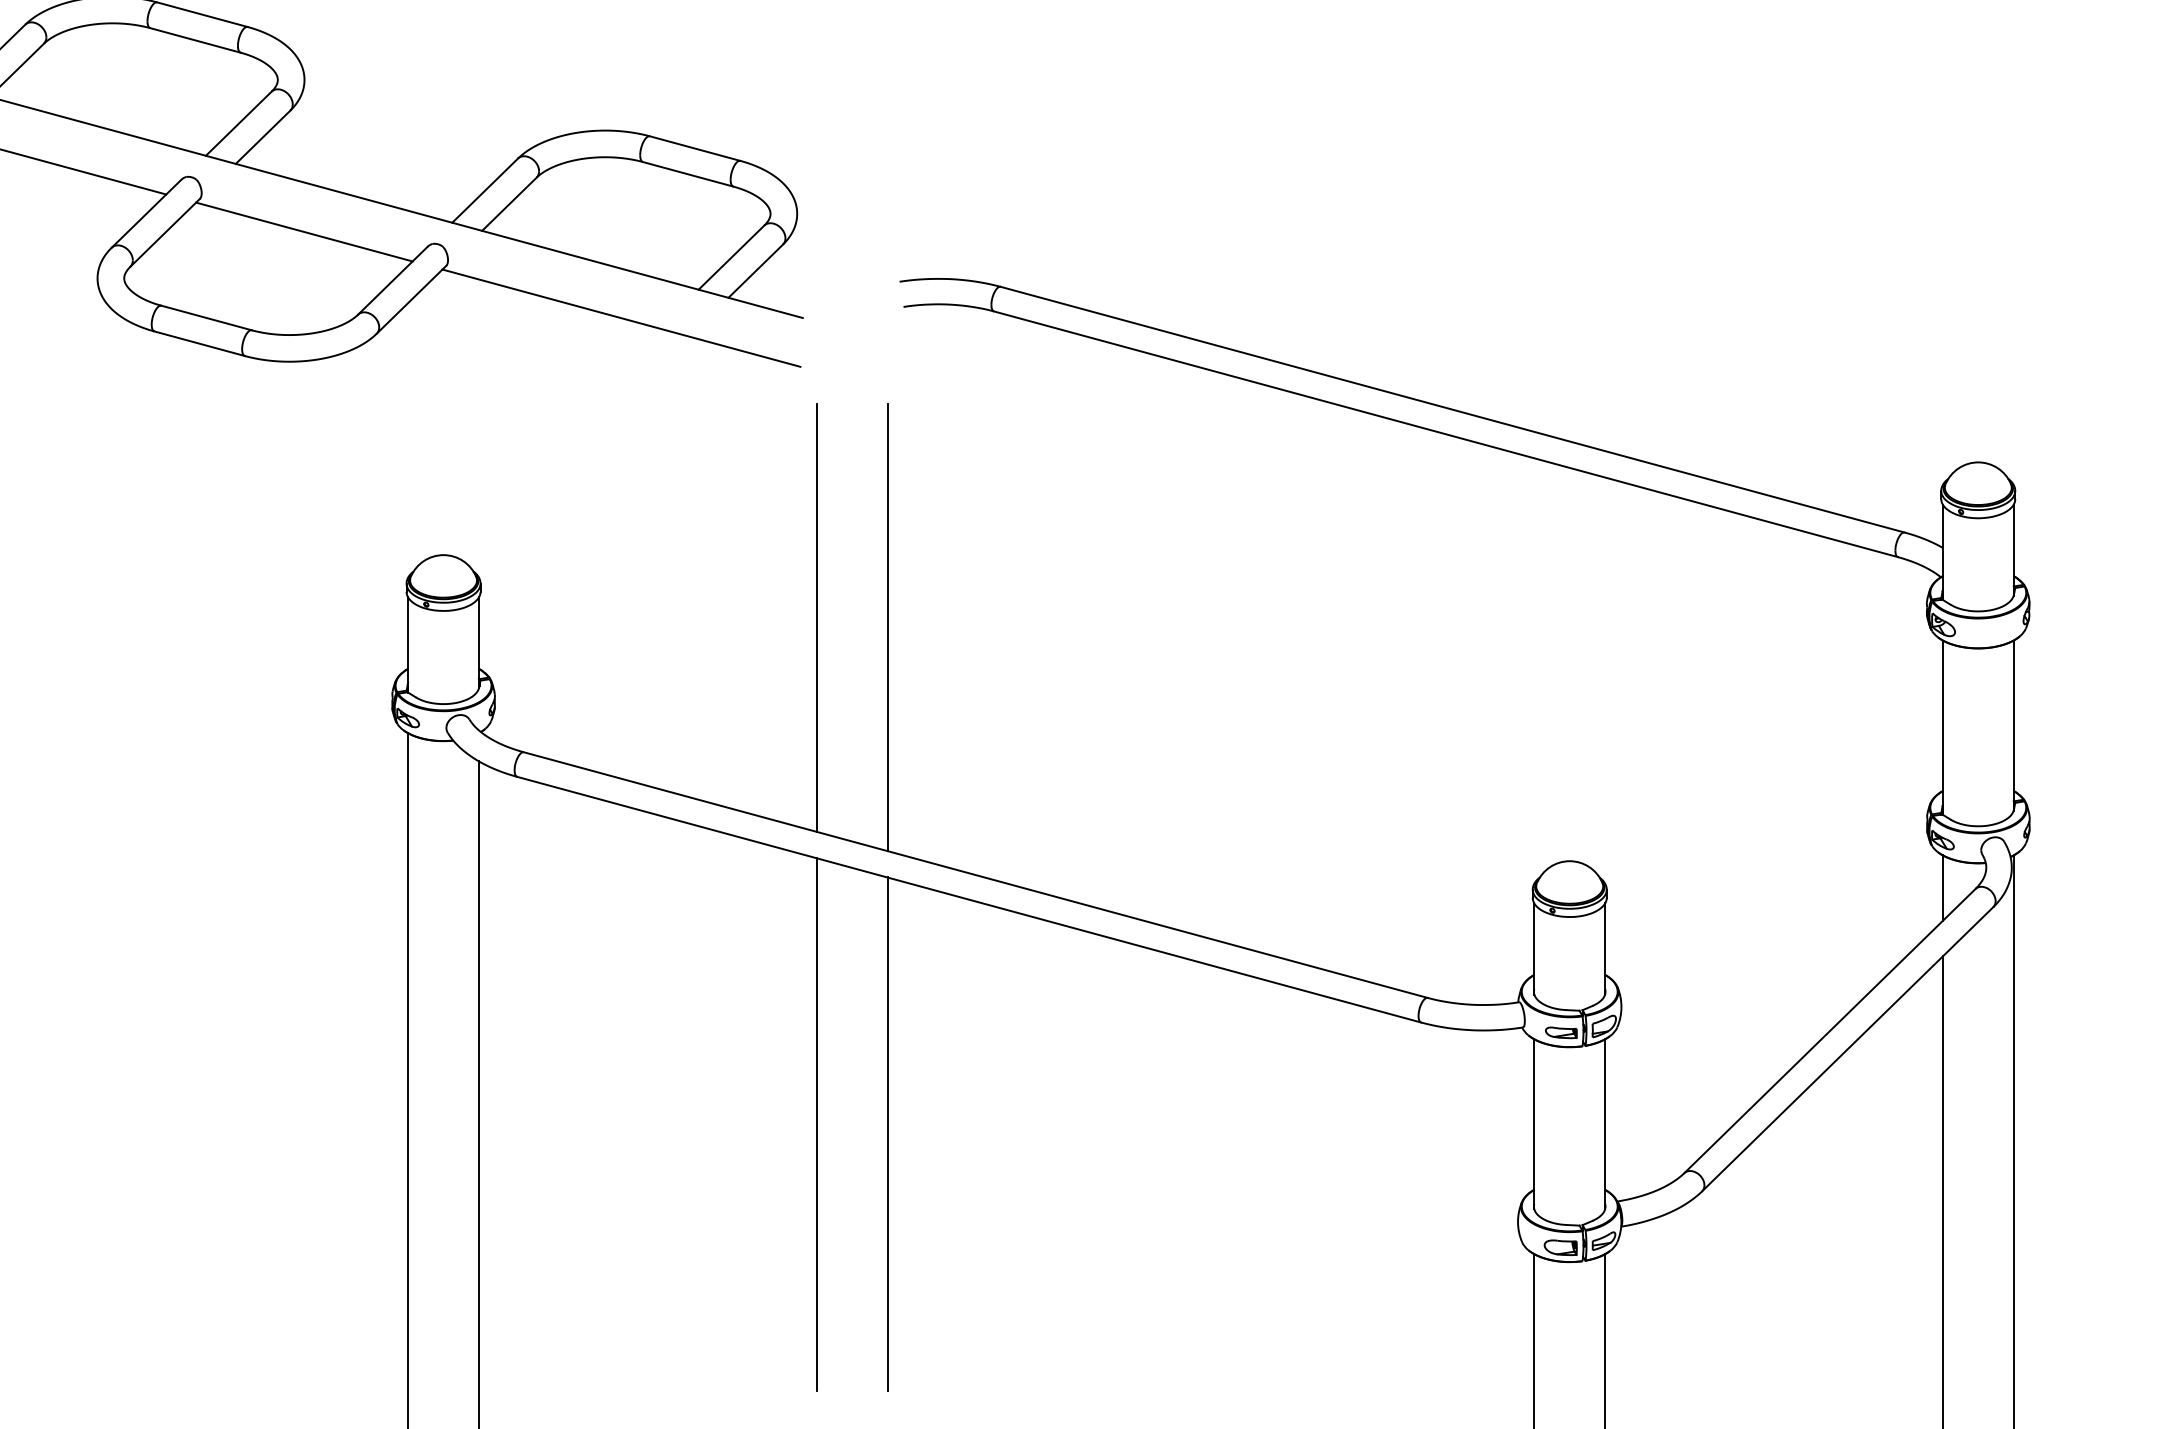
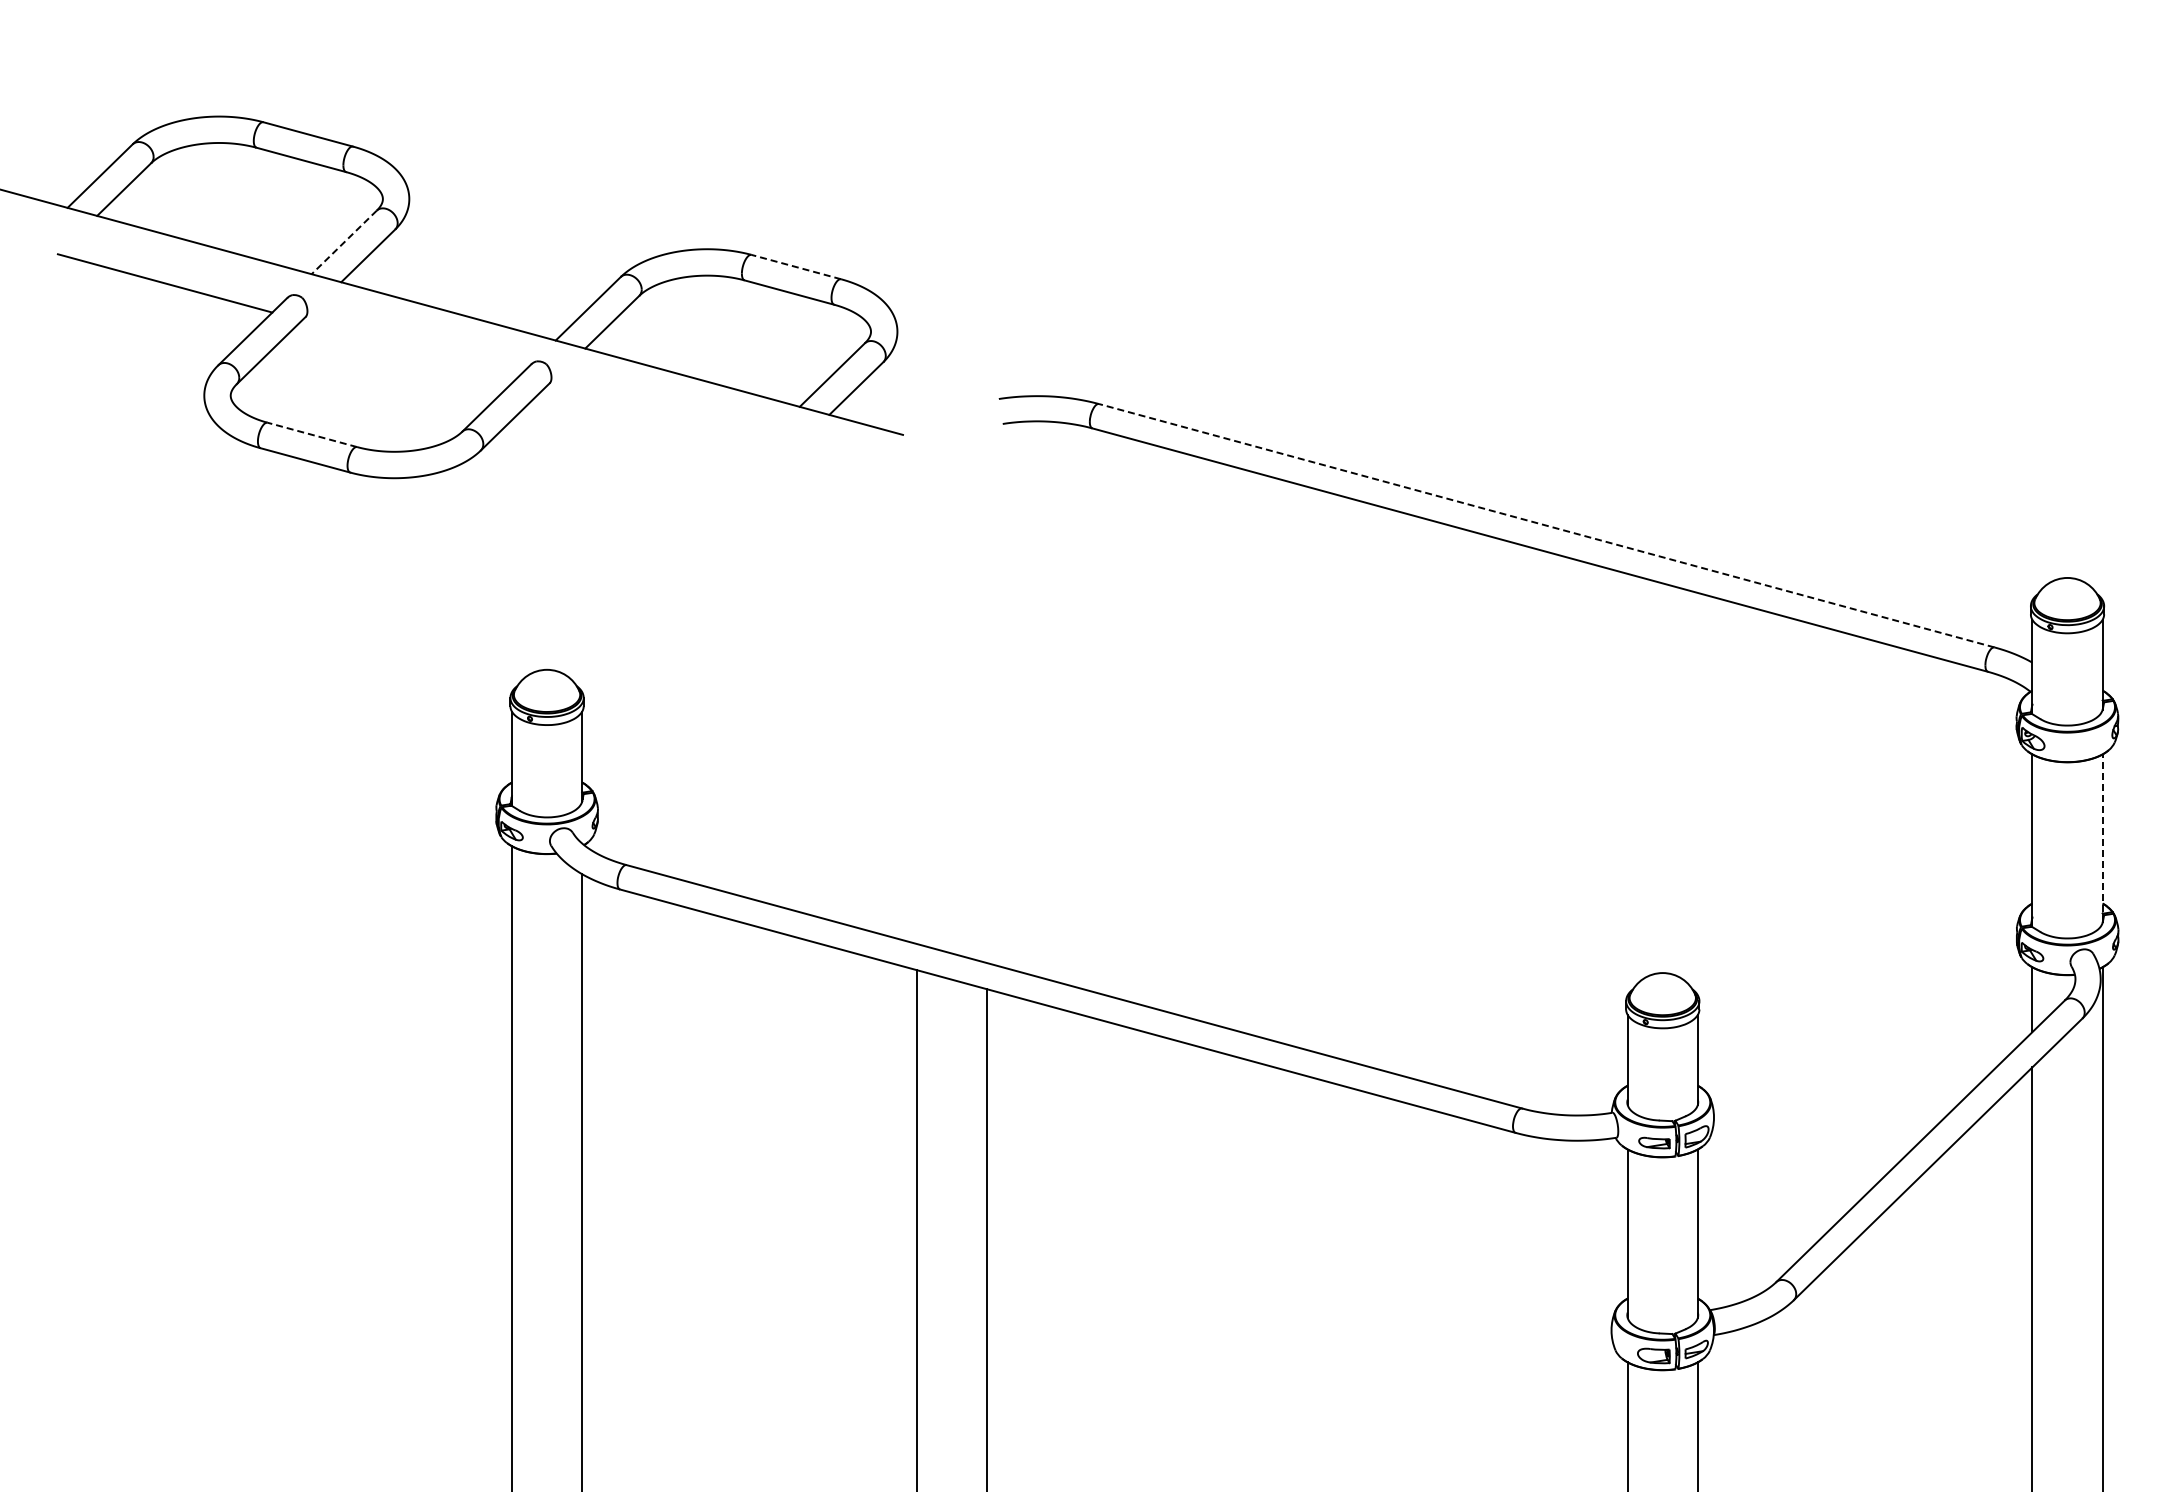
line: (239, 123) -> (344, 242), solid -> dashed
line: (694, 148) -> (795, 266), solid -> dashed
line: (303, 231) -> (408, 349), removed
line: (205, 317) -> (311, 434), solid -> dashed
line: (621, 317) -> (723, 434), removed
line: (1452, 409) -> (1546, 525), solid -> dashed
line: (816, 617) -> (916, 731), removed
line: (887, 627) -> (986, 741), removed
line: (2013, 725) -> (2102, 838), solid -> dashed

